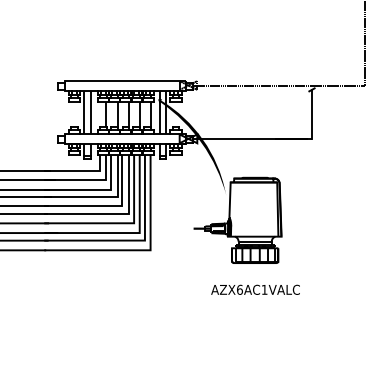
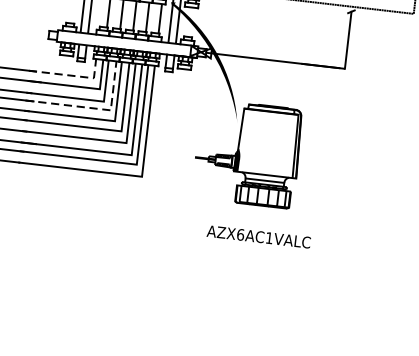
line: (81, 171) -> (72, 75), solid -> dashed
line: (102, 197) -> (93, 108), solid -> dashed

